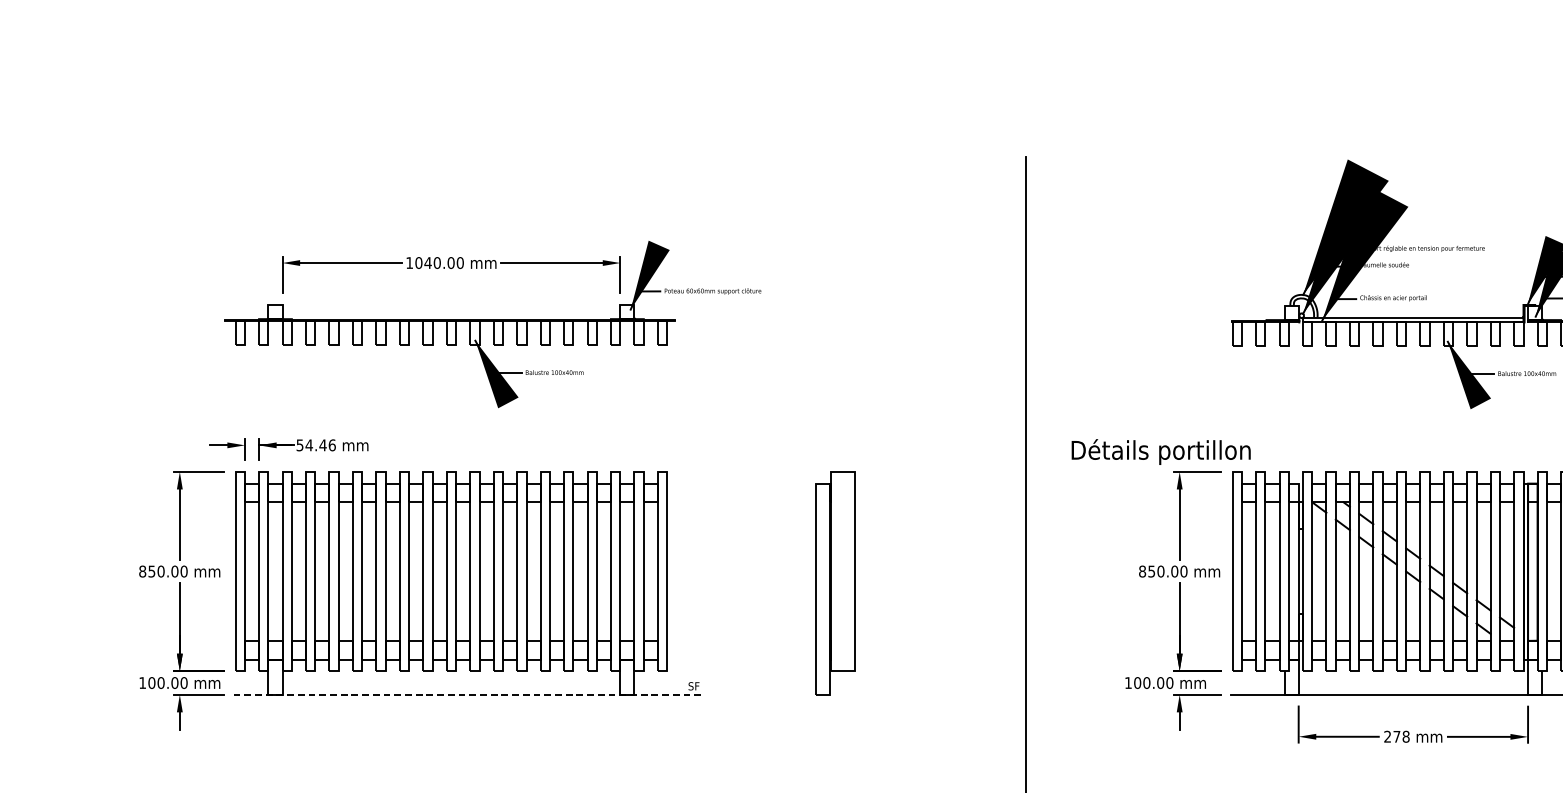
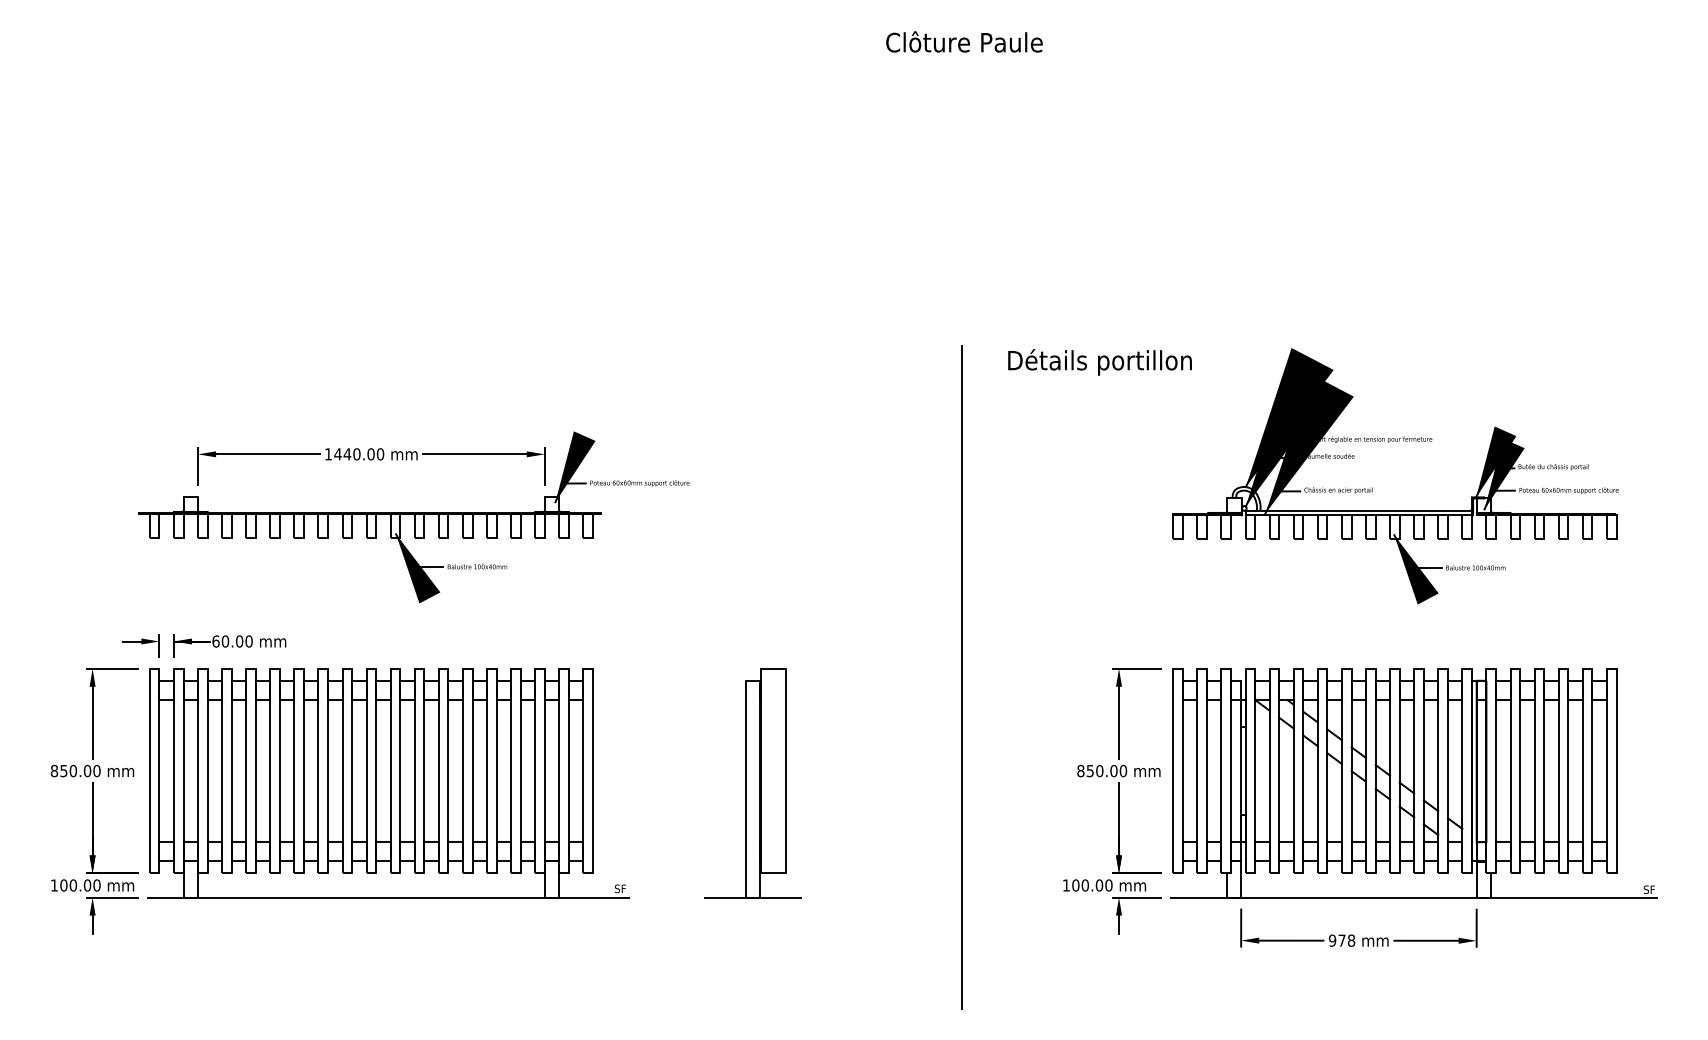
text: (418, 263) -> (337, 454), 1040.00 -> 1440.00
text: (316, 445) -> (232, 641), 54.46 -> 60.00
text: (1160, 452) -> (1099, 362), moved
line: (468, 694) -> (388, 897), dashed -> solid
line: (823, 694) -> (753, 897), added
text: (1387, 736) -> (1332, 940), 278 -> 978

